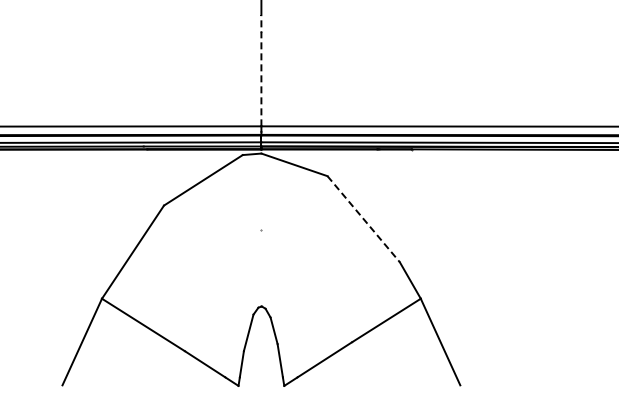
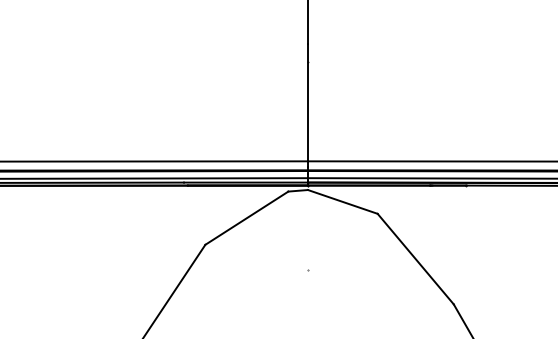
line: (261, 70) -> (308, 102), dashed -> solid
line: (363, 219) -> (415, 259), dashed -> solid

